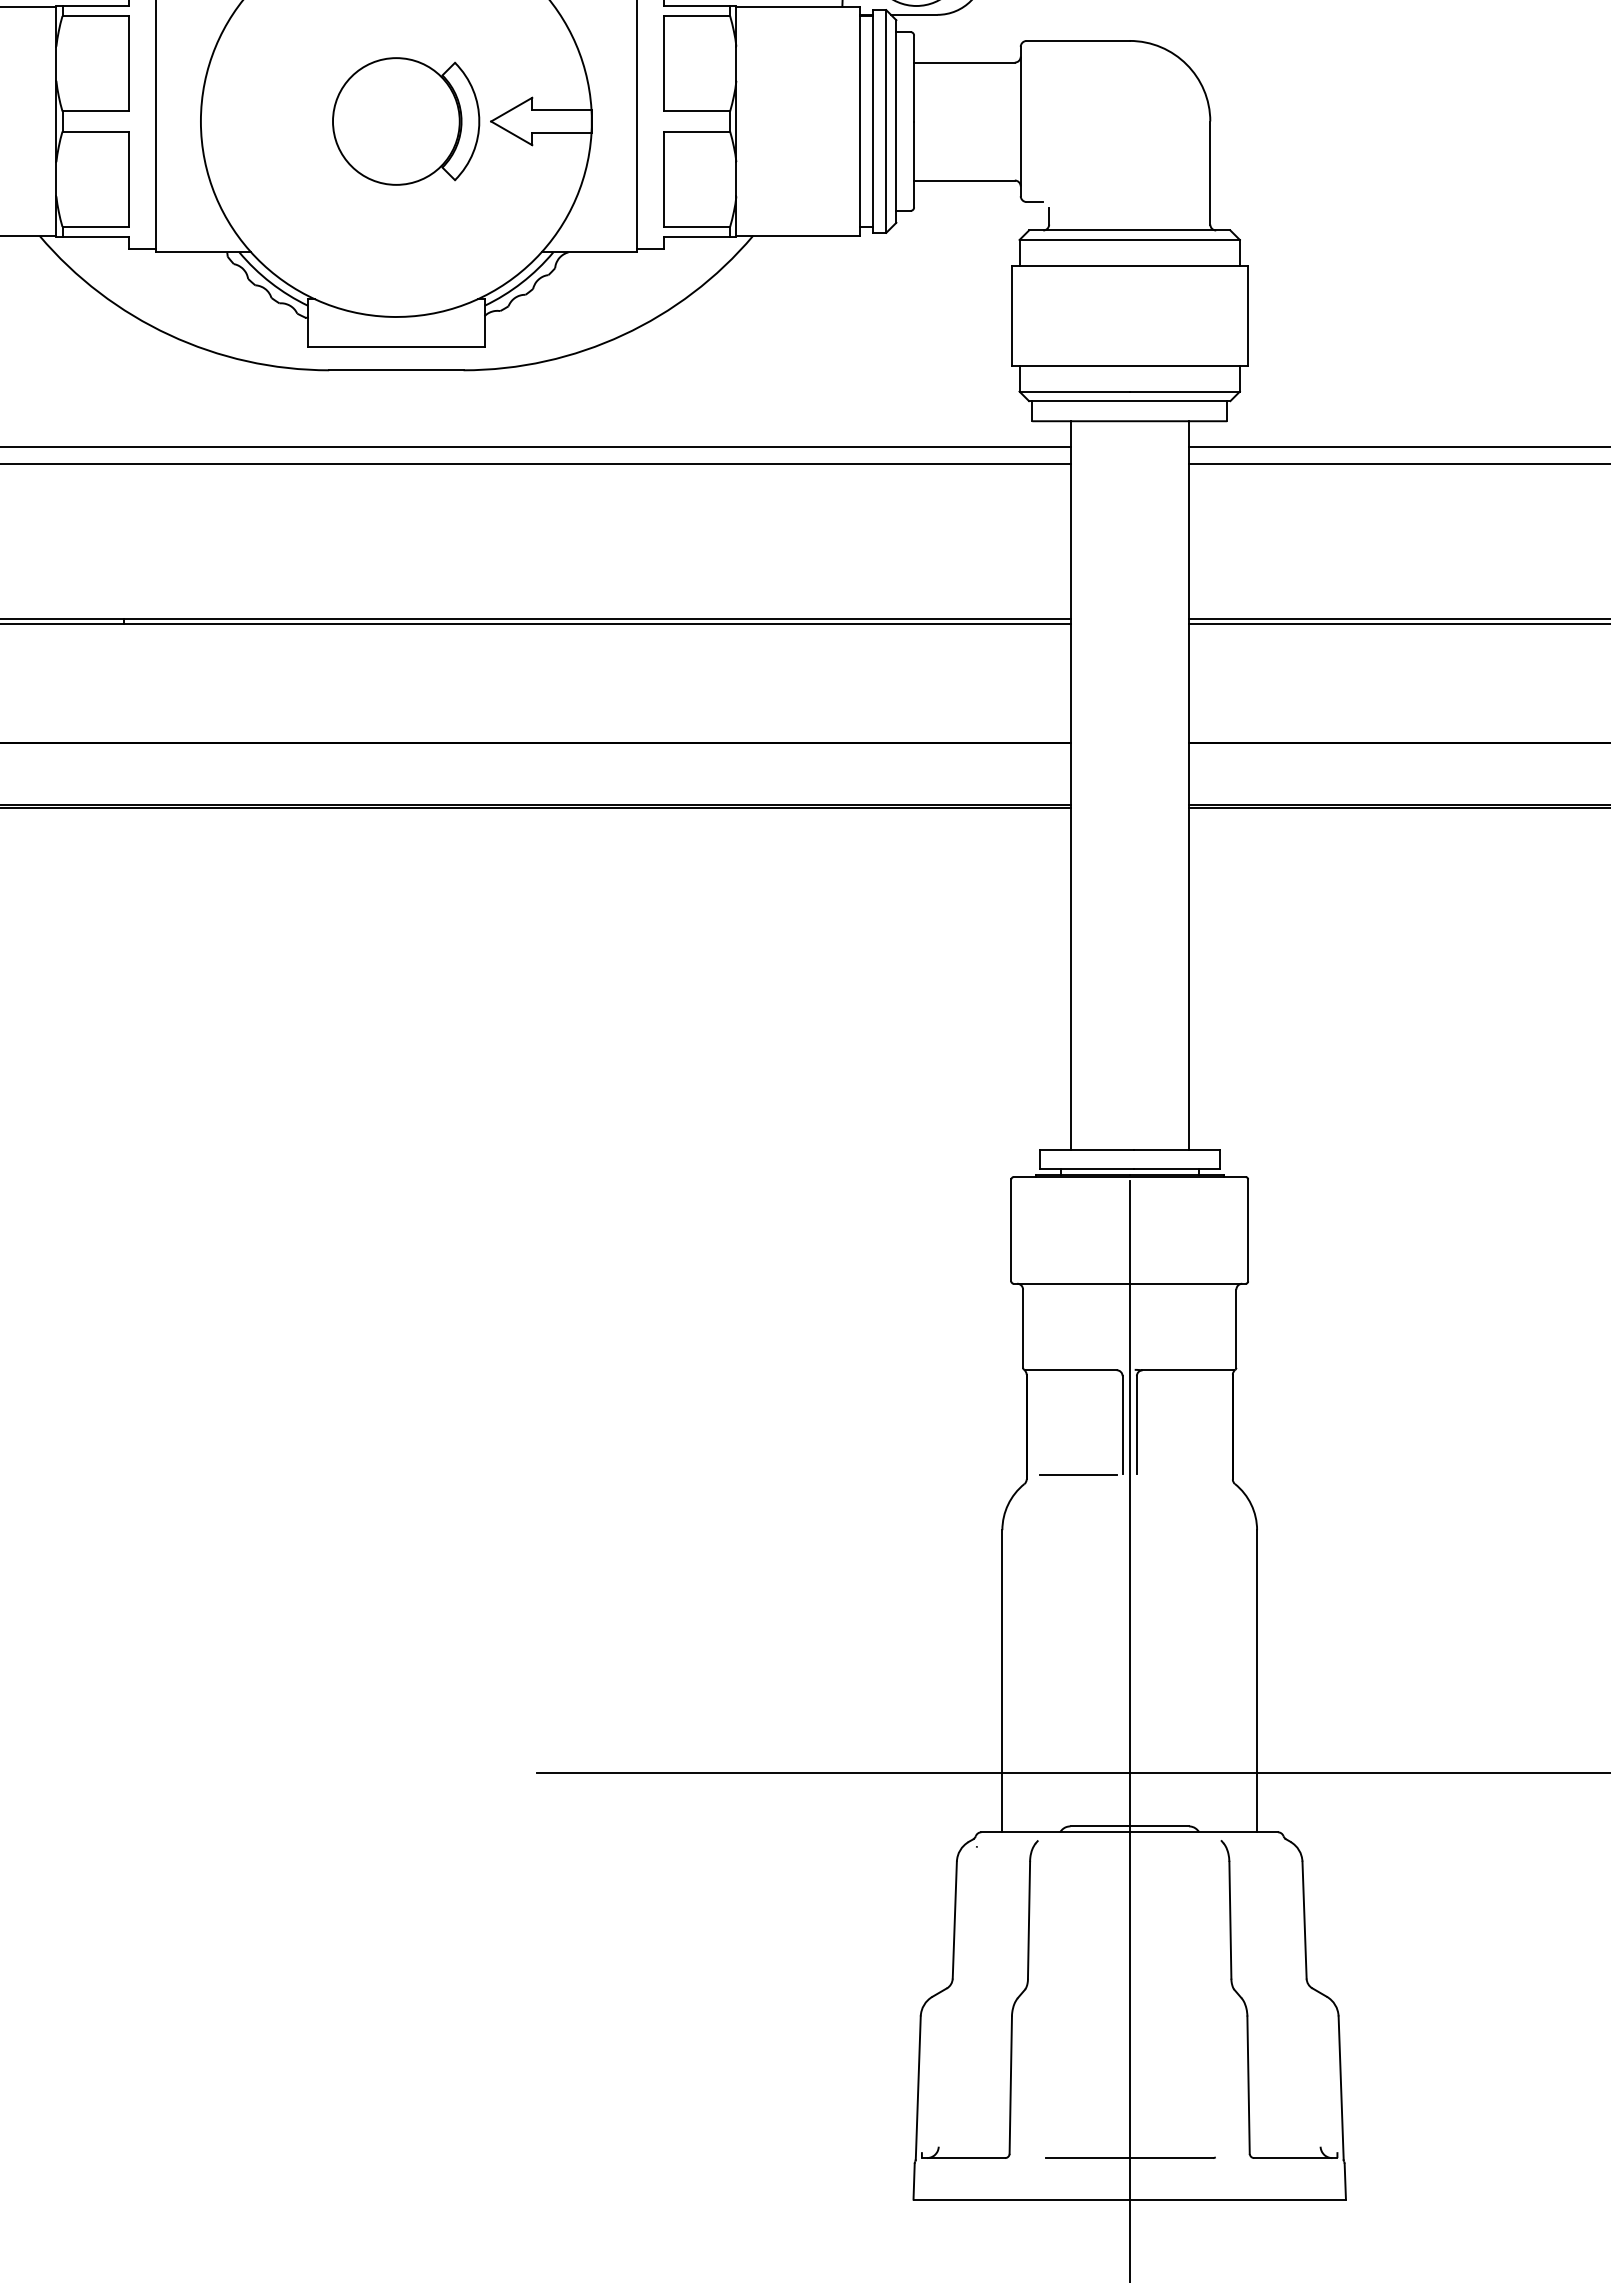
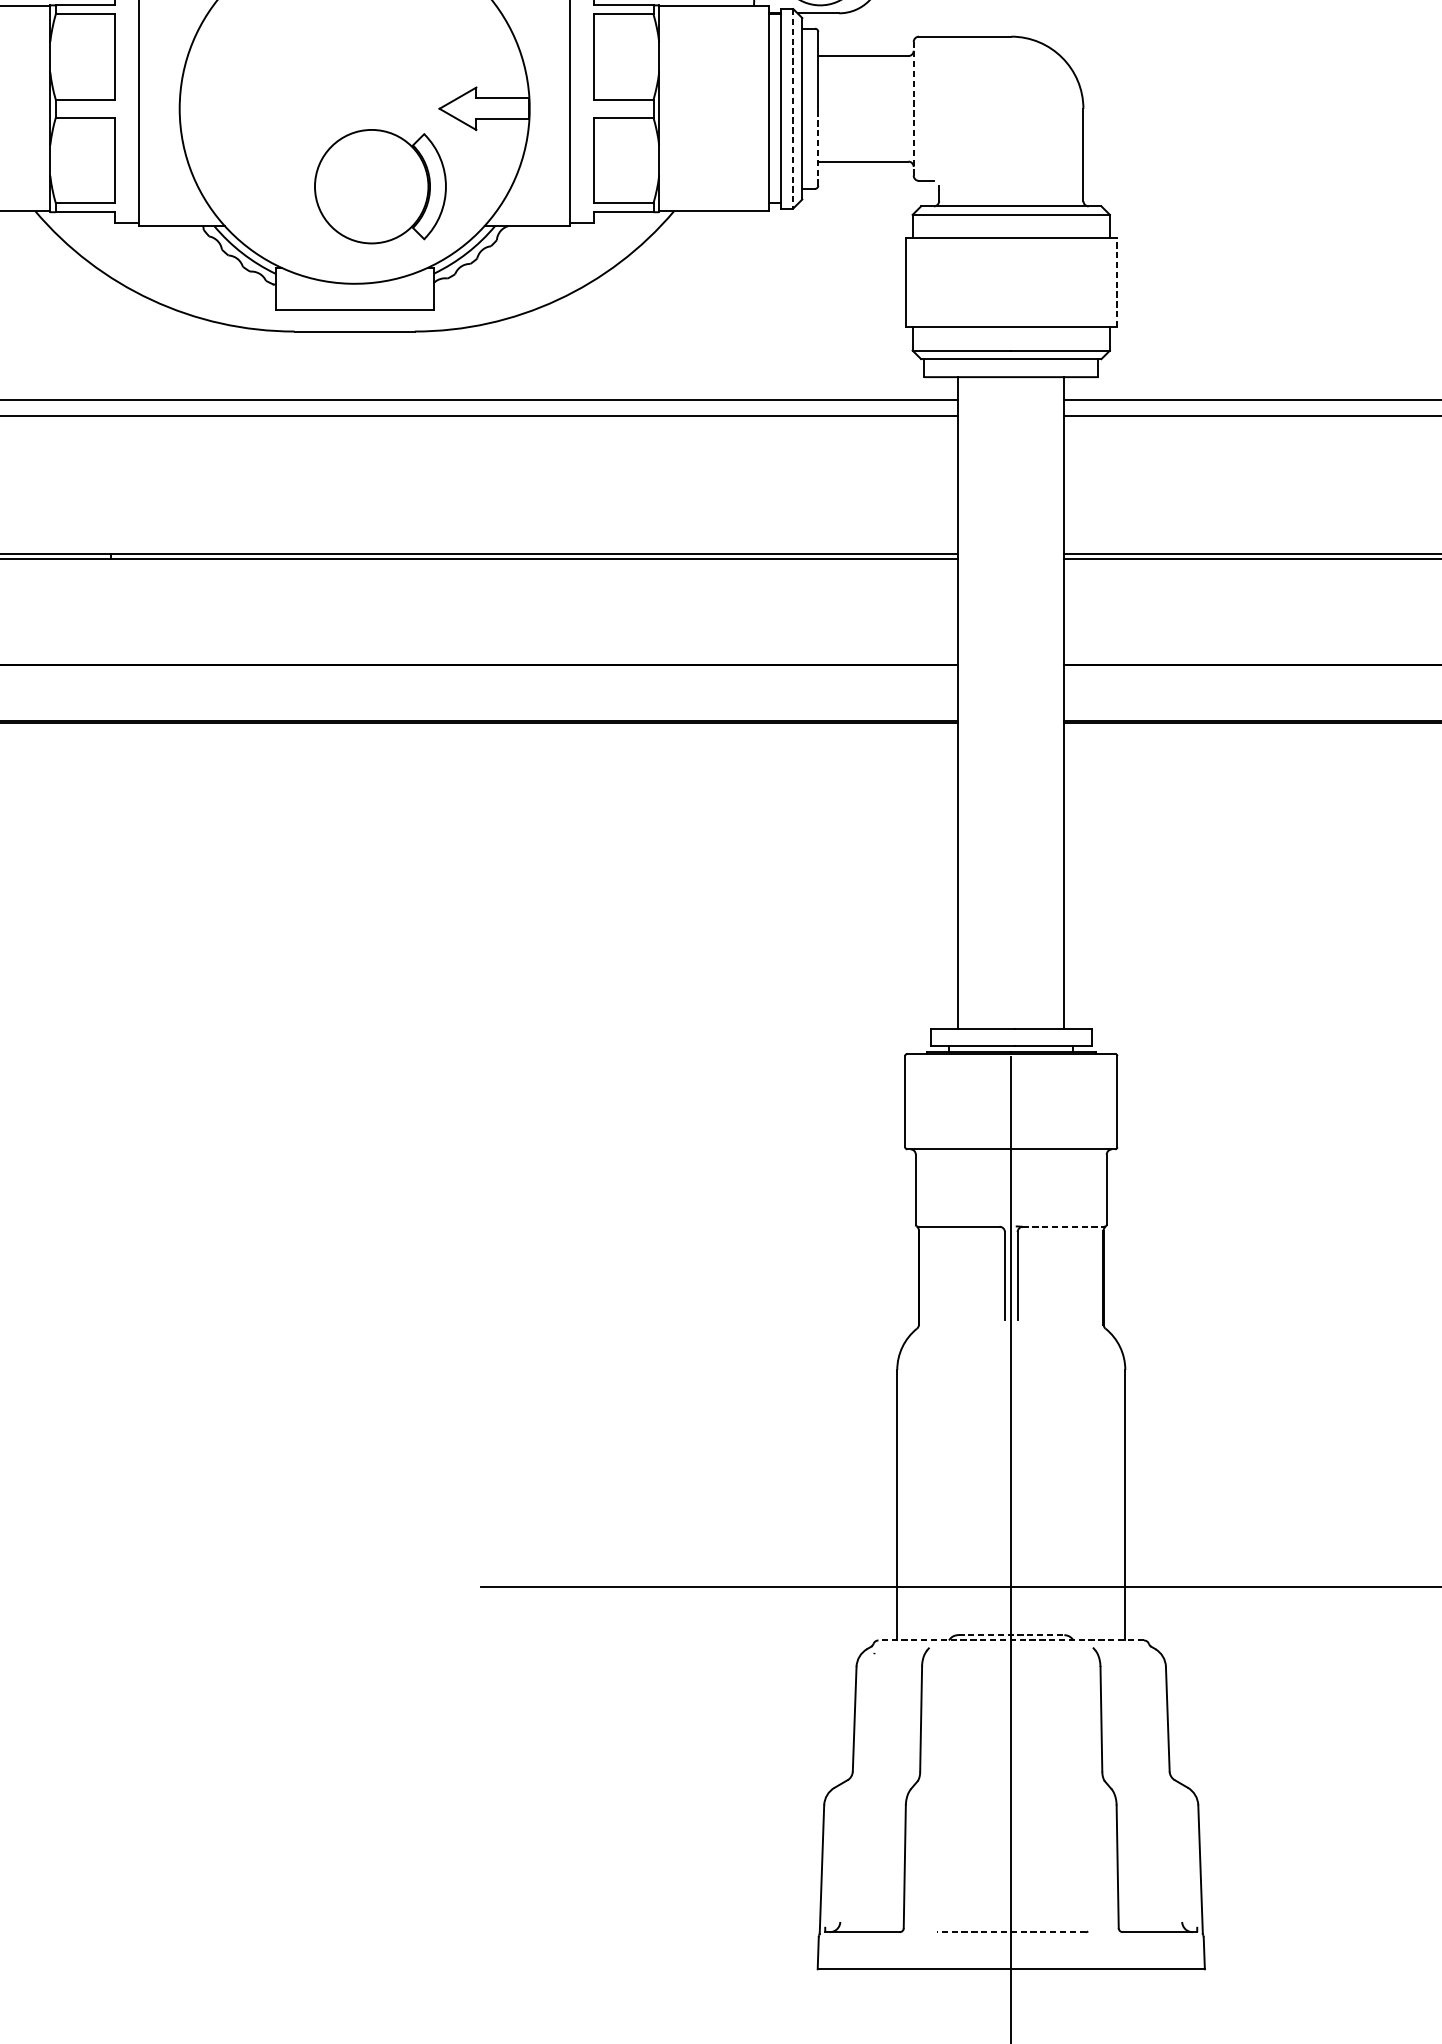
part: (406, 121) -> (380, 186), moved
line: (1020, 121) -> (913, 108), solid -> dashed
line: (886, 122) -> (793, 109), solid -> dashed
line: (914, 164) -> (818, 147), solid -> dashed
line: (1247, 315) -> (1116, 282), solid -> dashed
line: (1188, 1370) -> (1063, 1227), solid -> dashed
line: (1077, 1475) -> (964, 1321), removed
line: (1130, 1826) -> (1011, 1635), solid -> dashed
line: (1129, 1832) -> (1011, 1640), solid -> dashed
line: (1129, 2158) -> (1011, 1932), solid -> dashed

